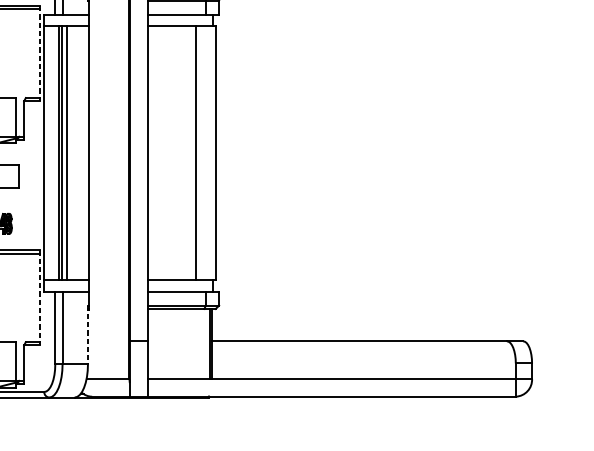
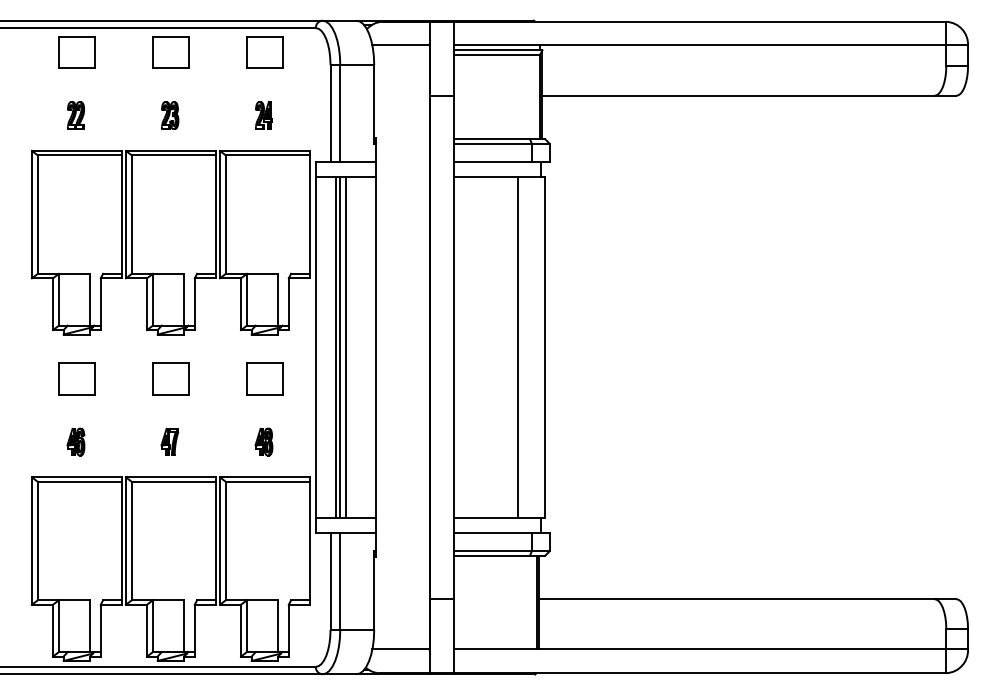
line: (39, 53) -> (309, 214), dashed -> solid
line: (39, 298) -> (309, 541), dashed -> solid
line: (88, 335) -> (374, 591), dashed -> solid

